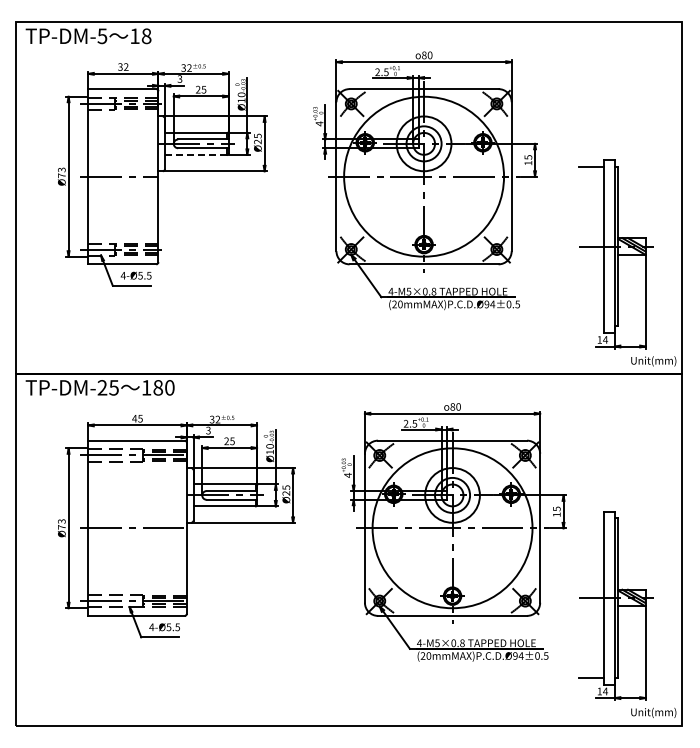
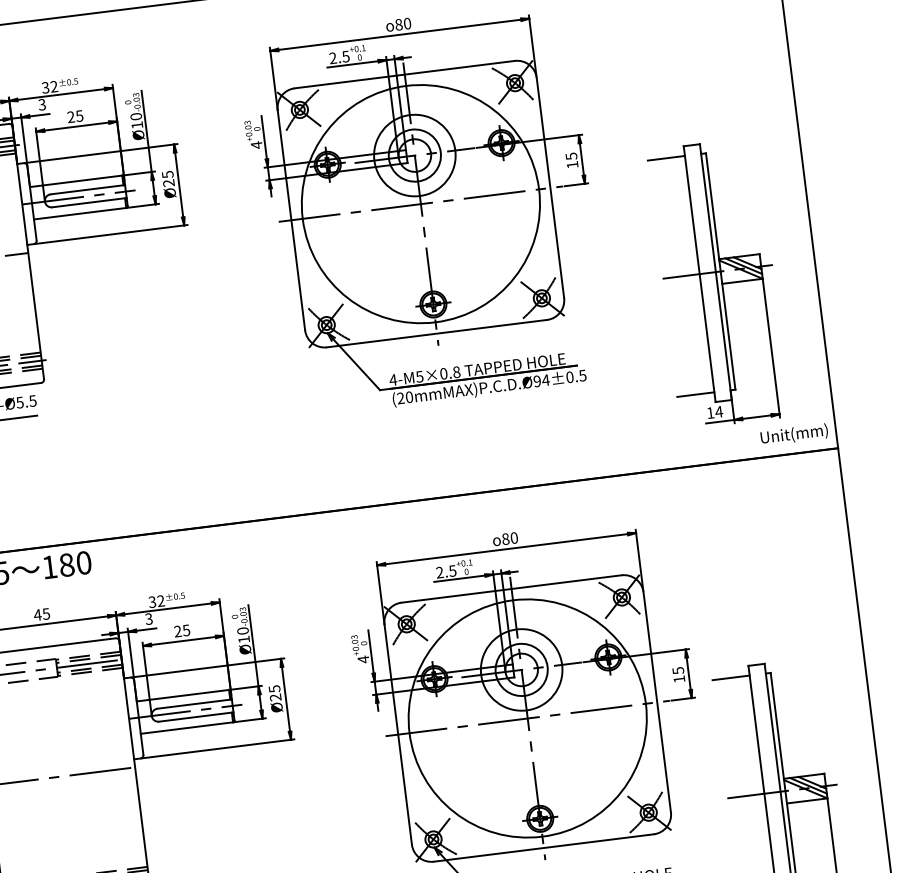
line: (196, 154) -> (80, 213), dashed -> solid
line: (590, 326) -> (694, 394), added
line: (590, 518) -> (729, 678), added

